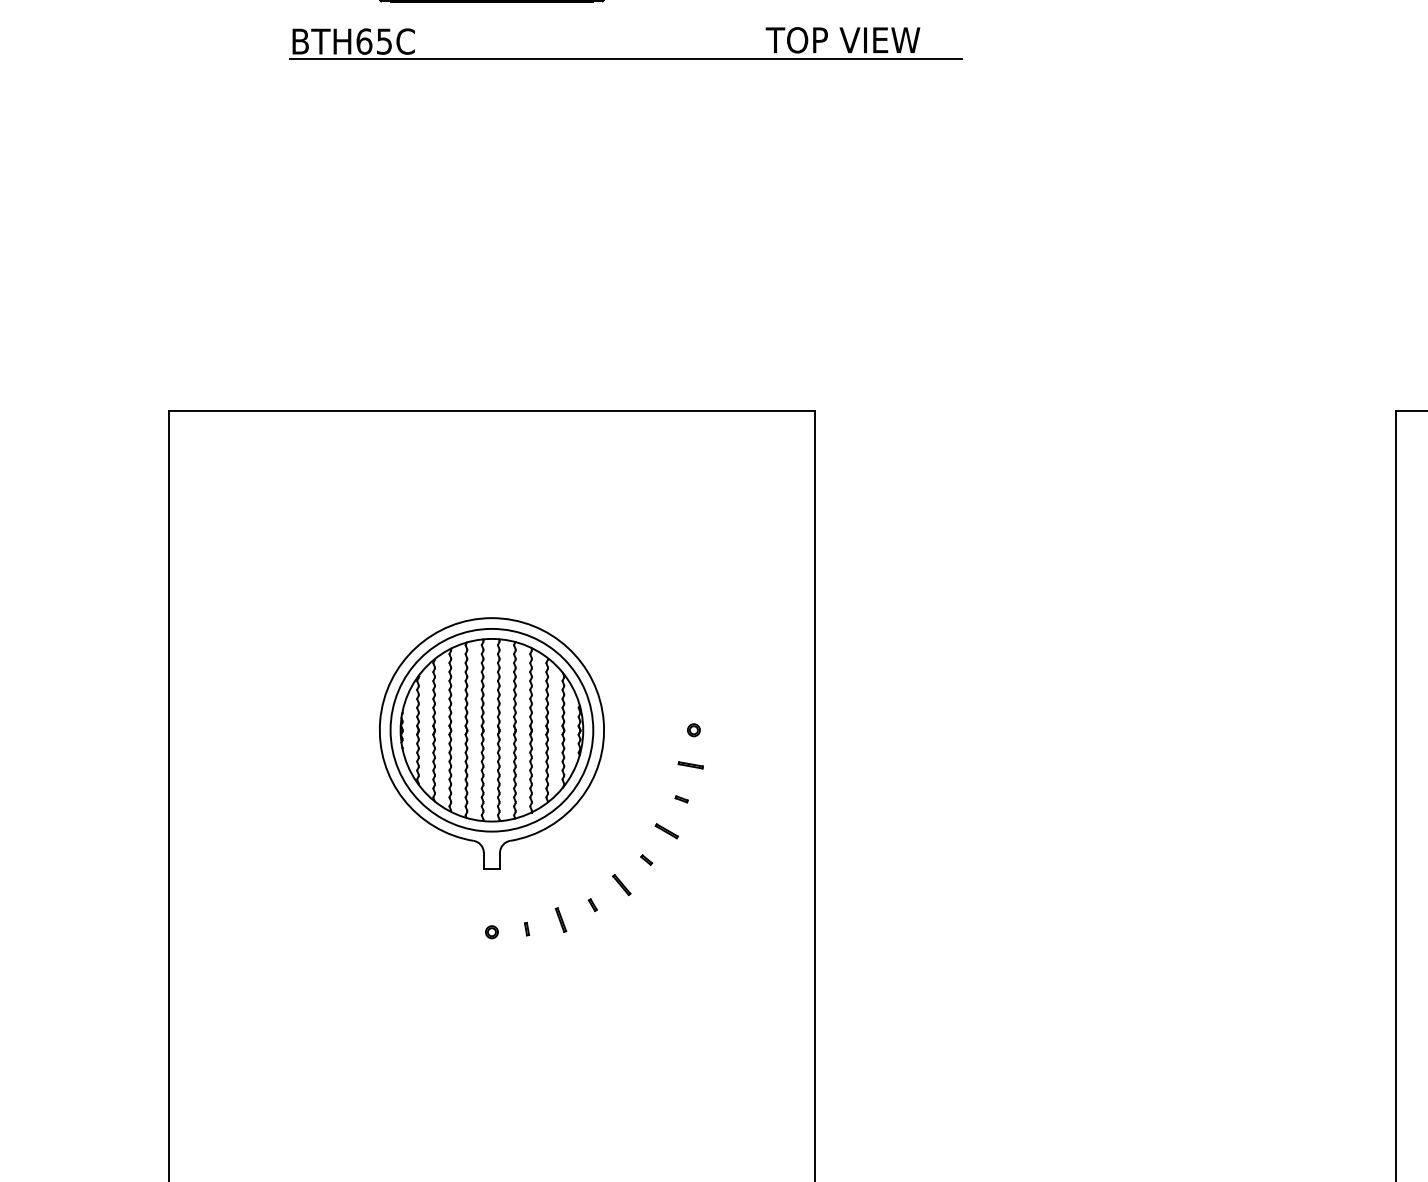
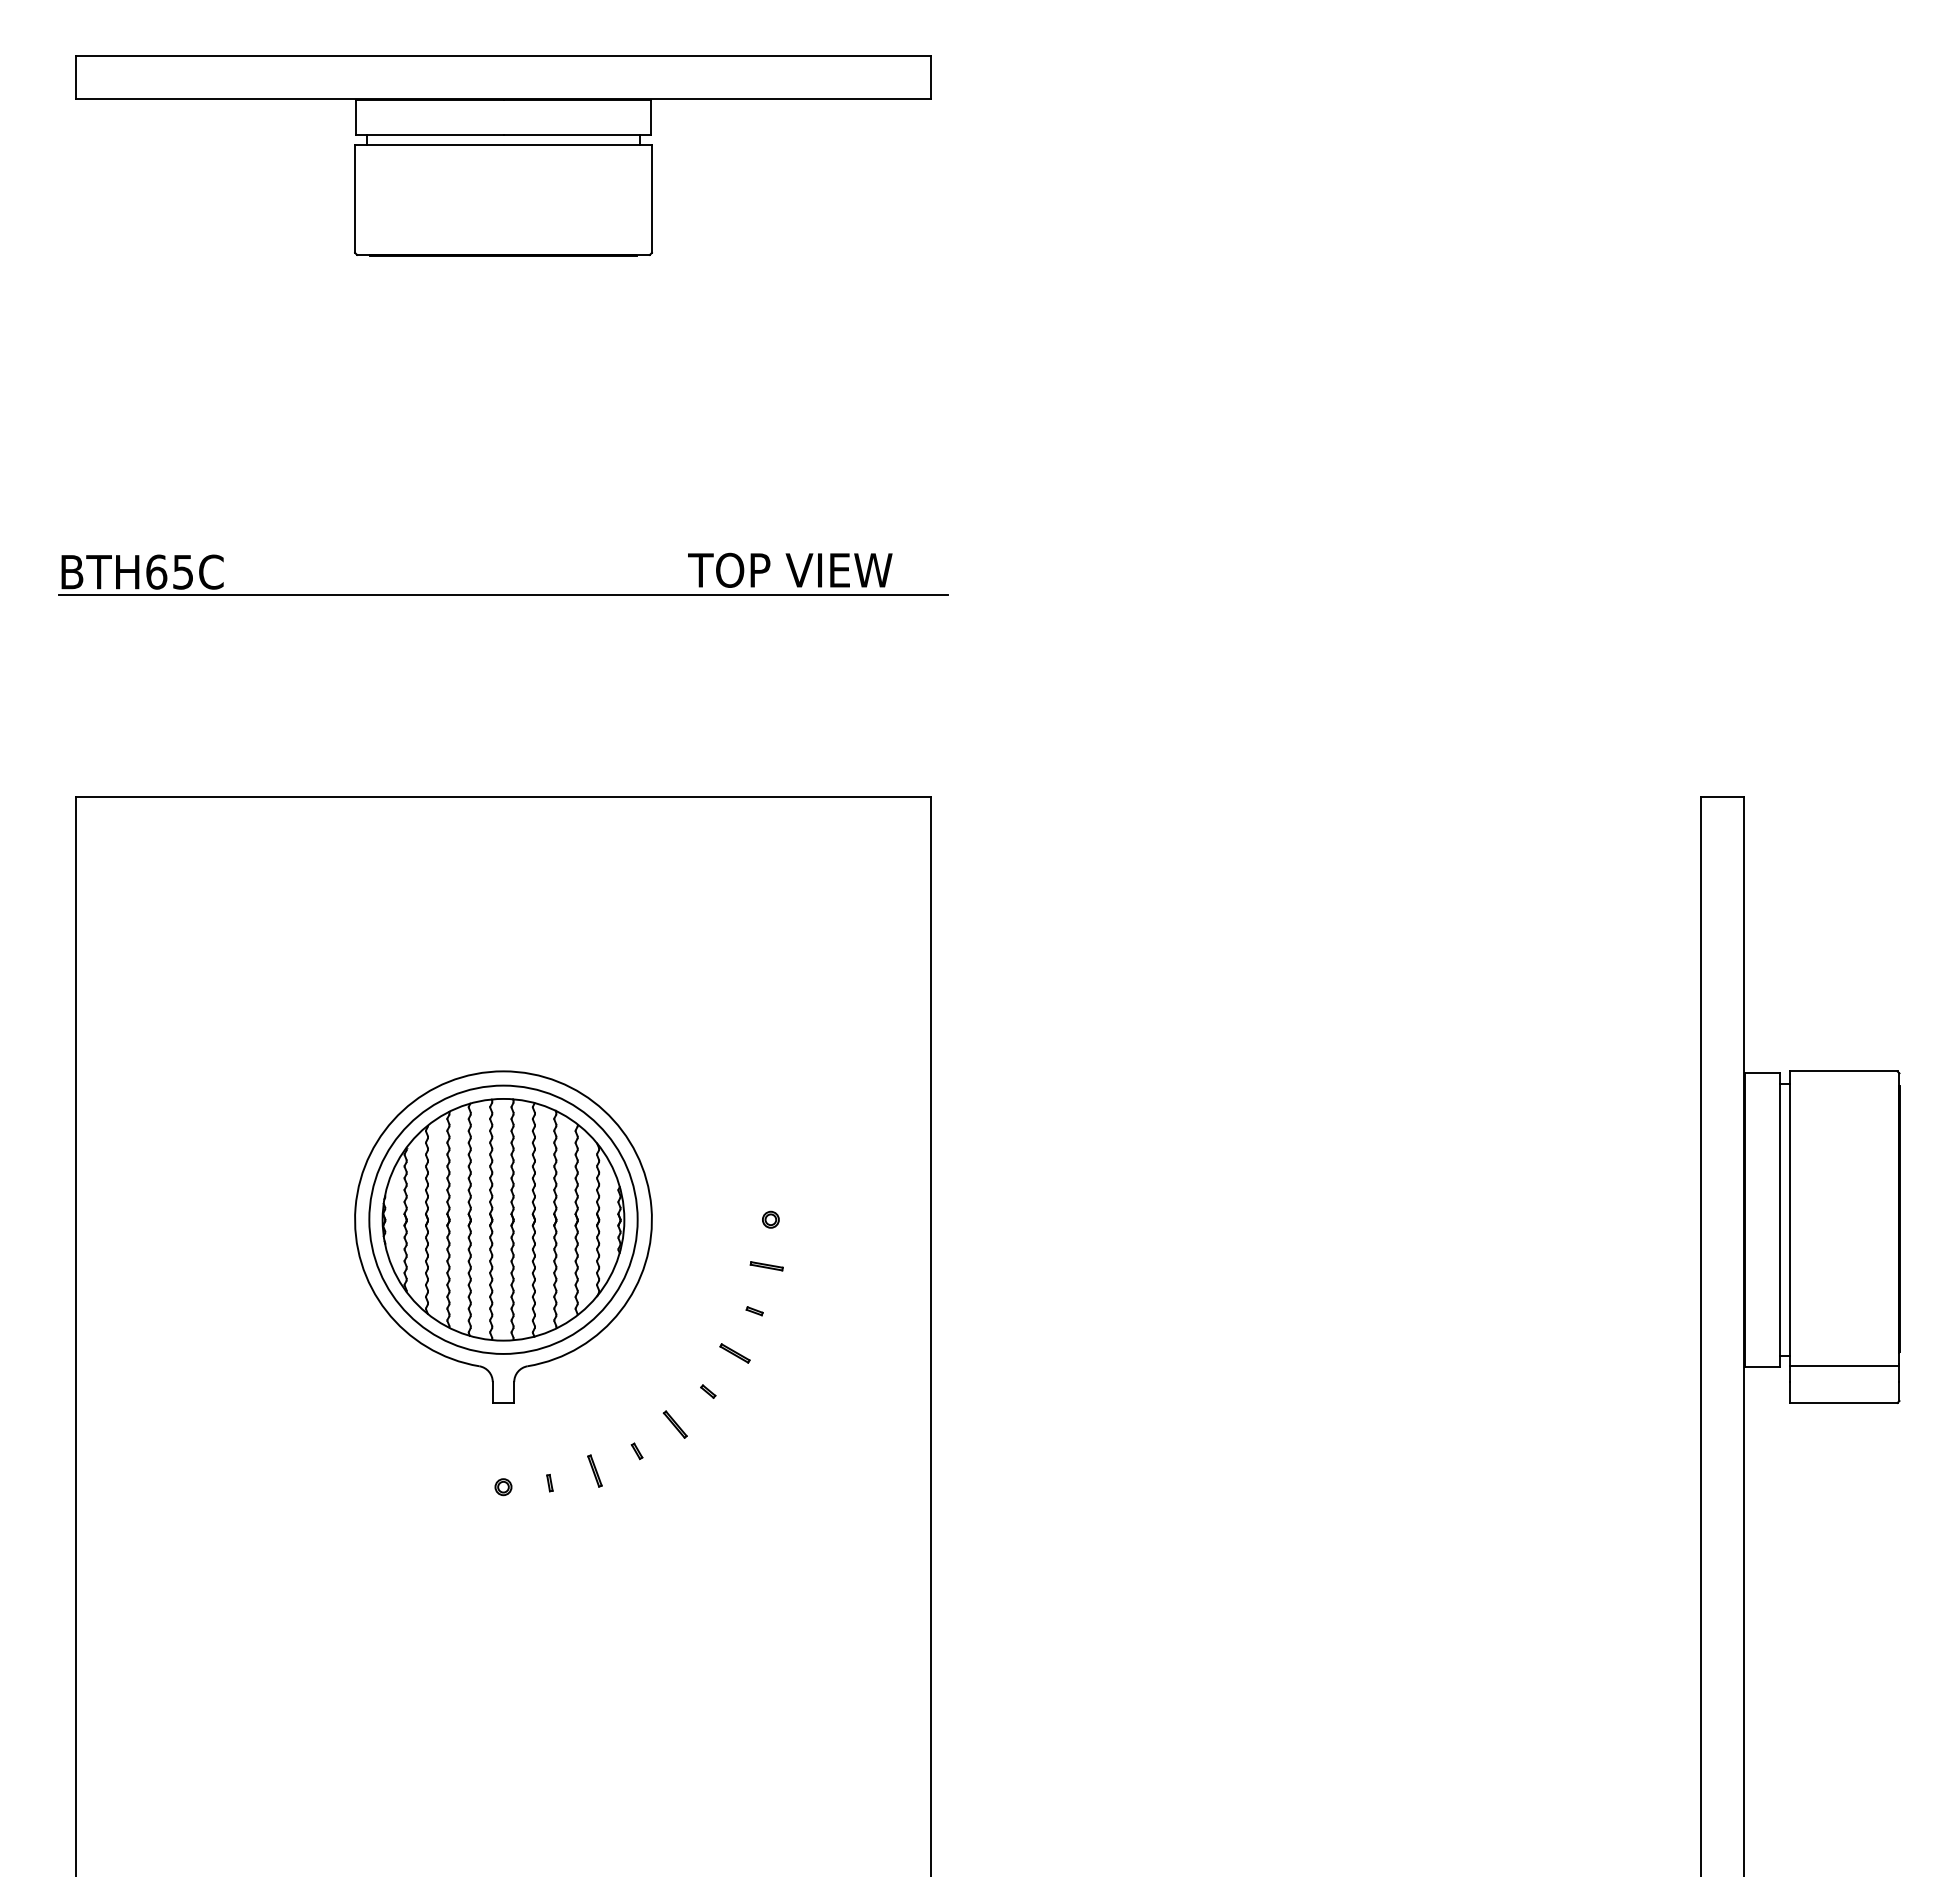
part: (626, 58) -> (503, 594), moved

